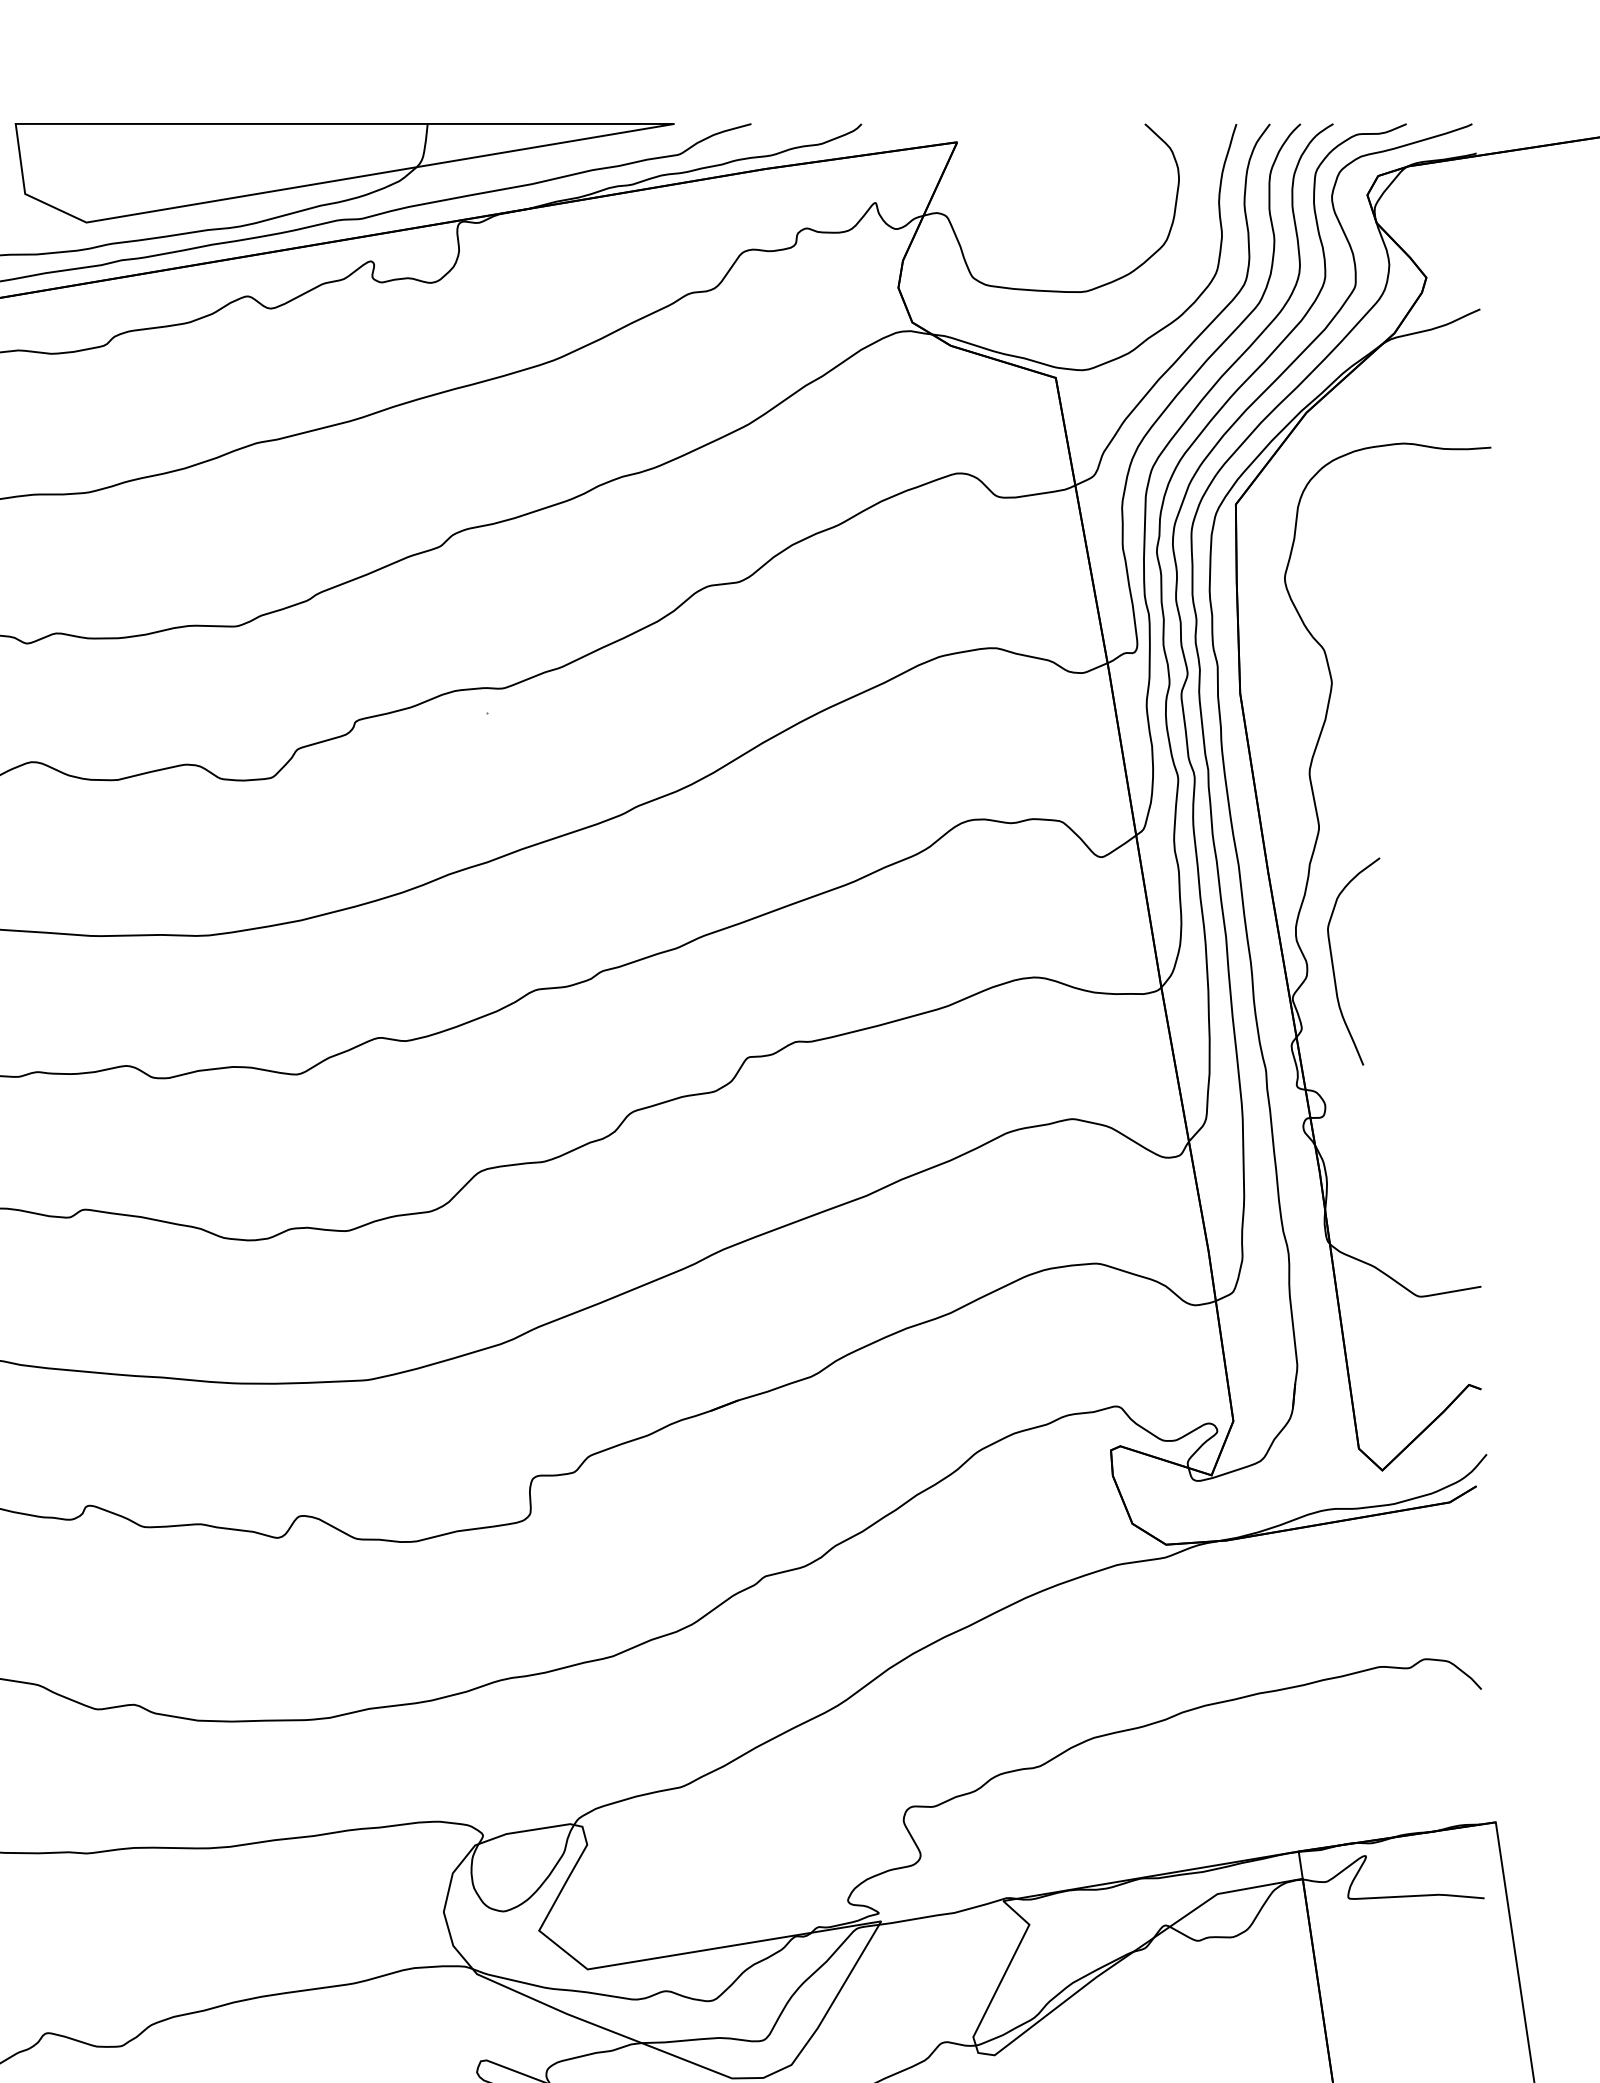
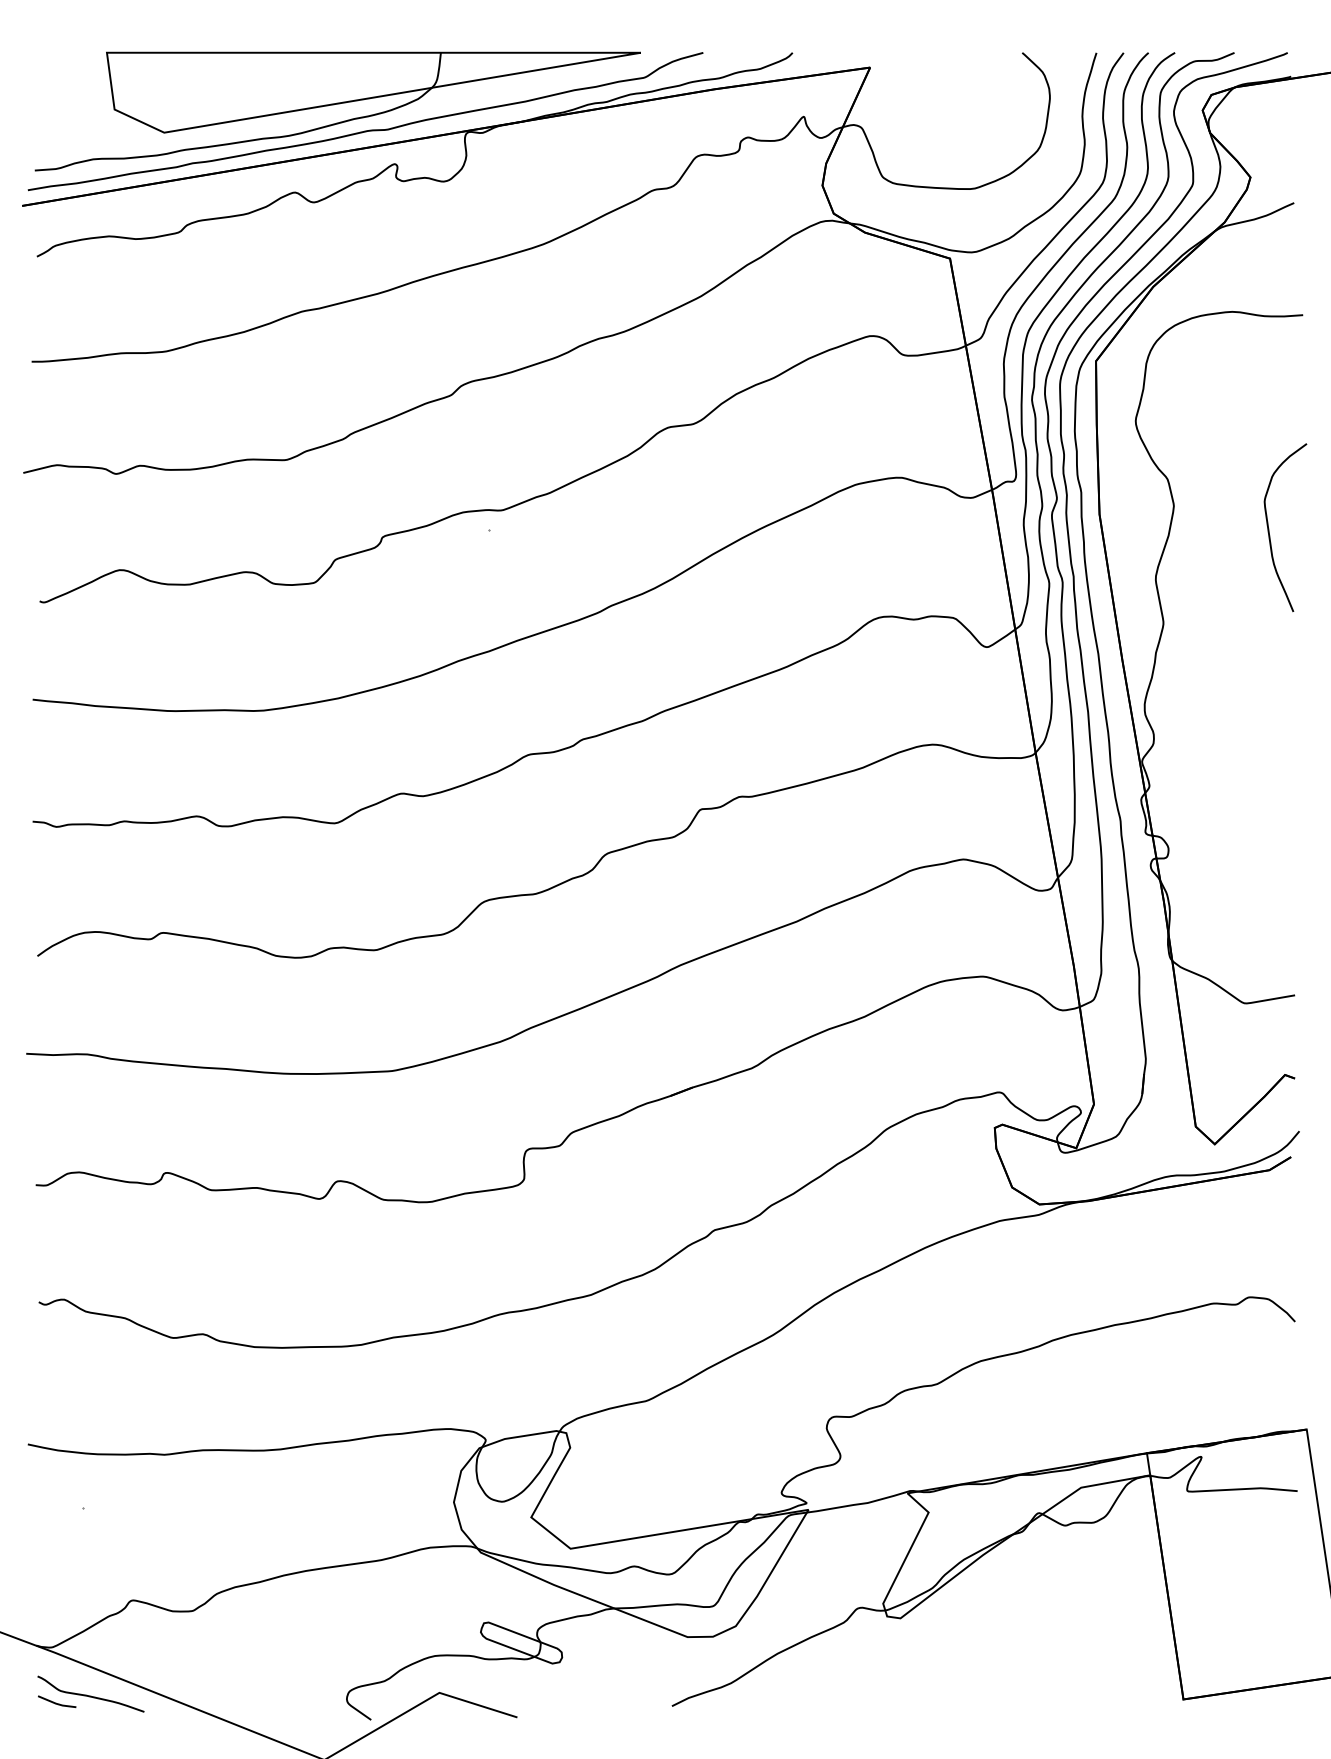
curve: (1333, 962) -> (1269, 528), moved

